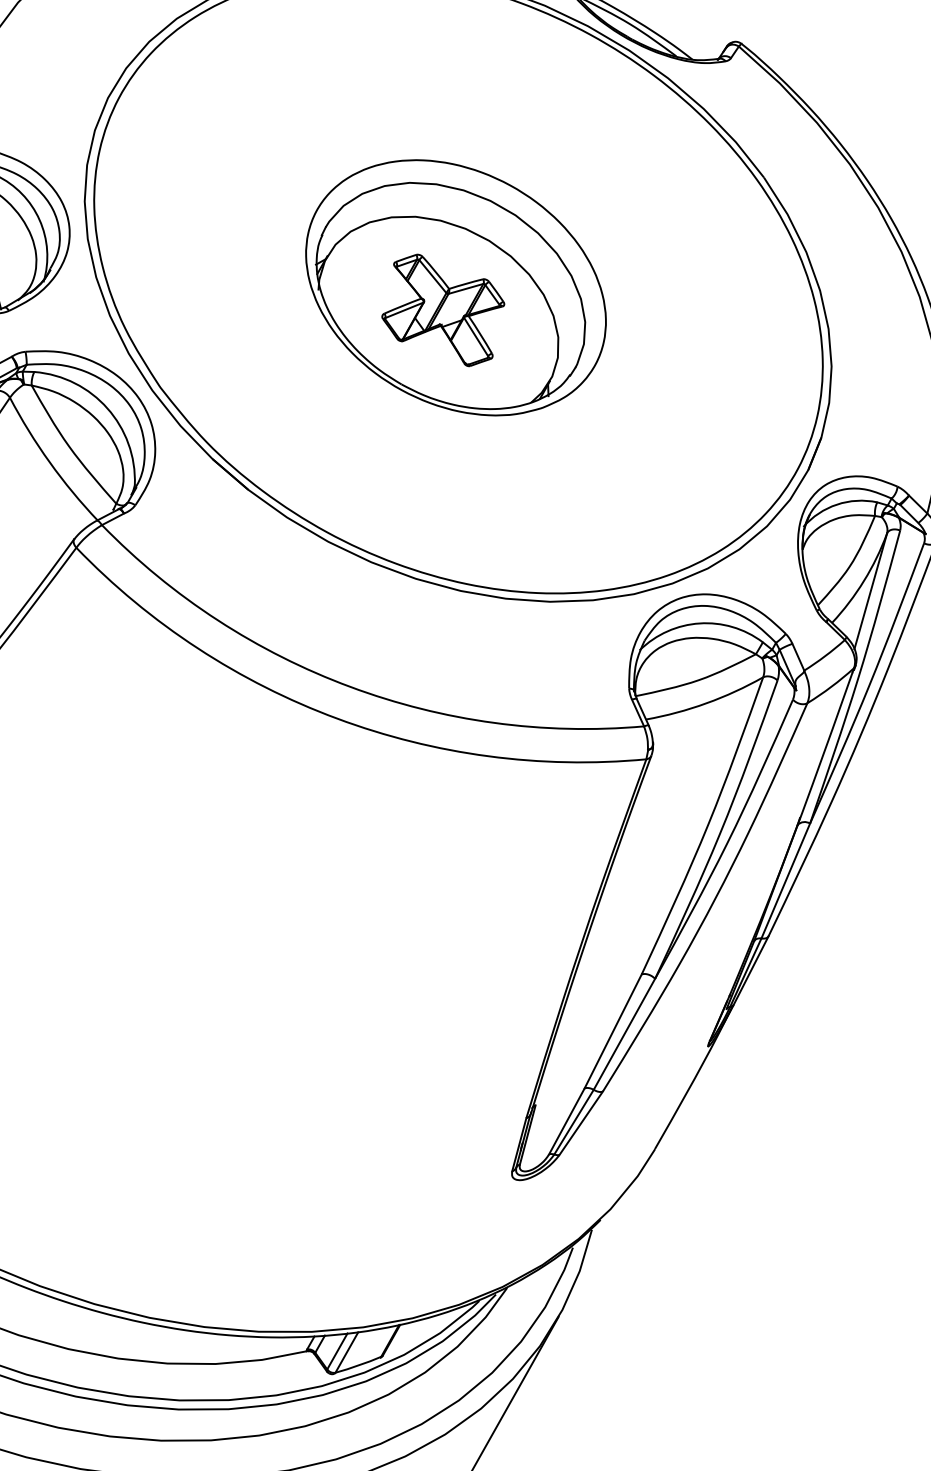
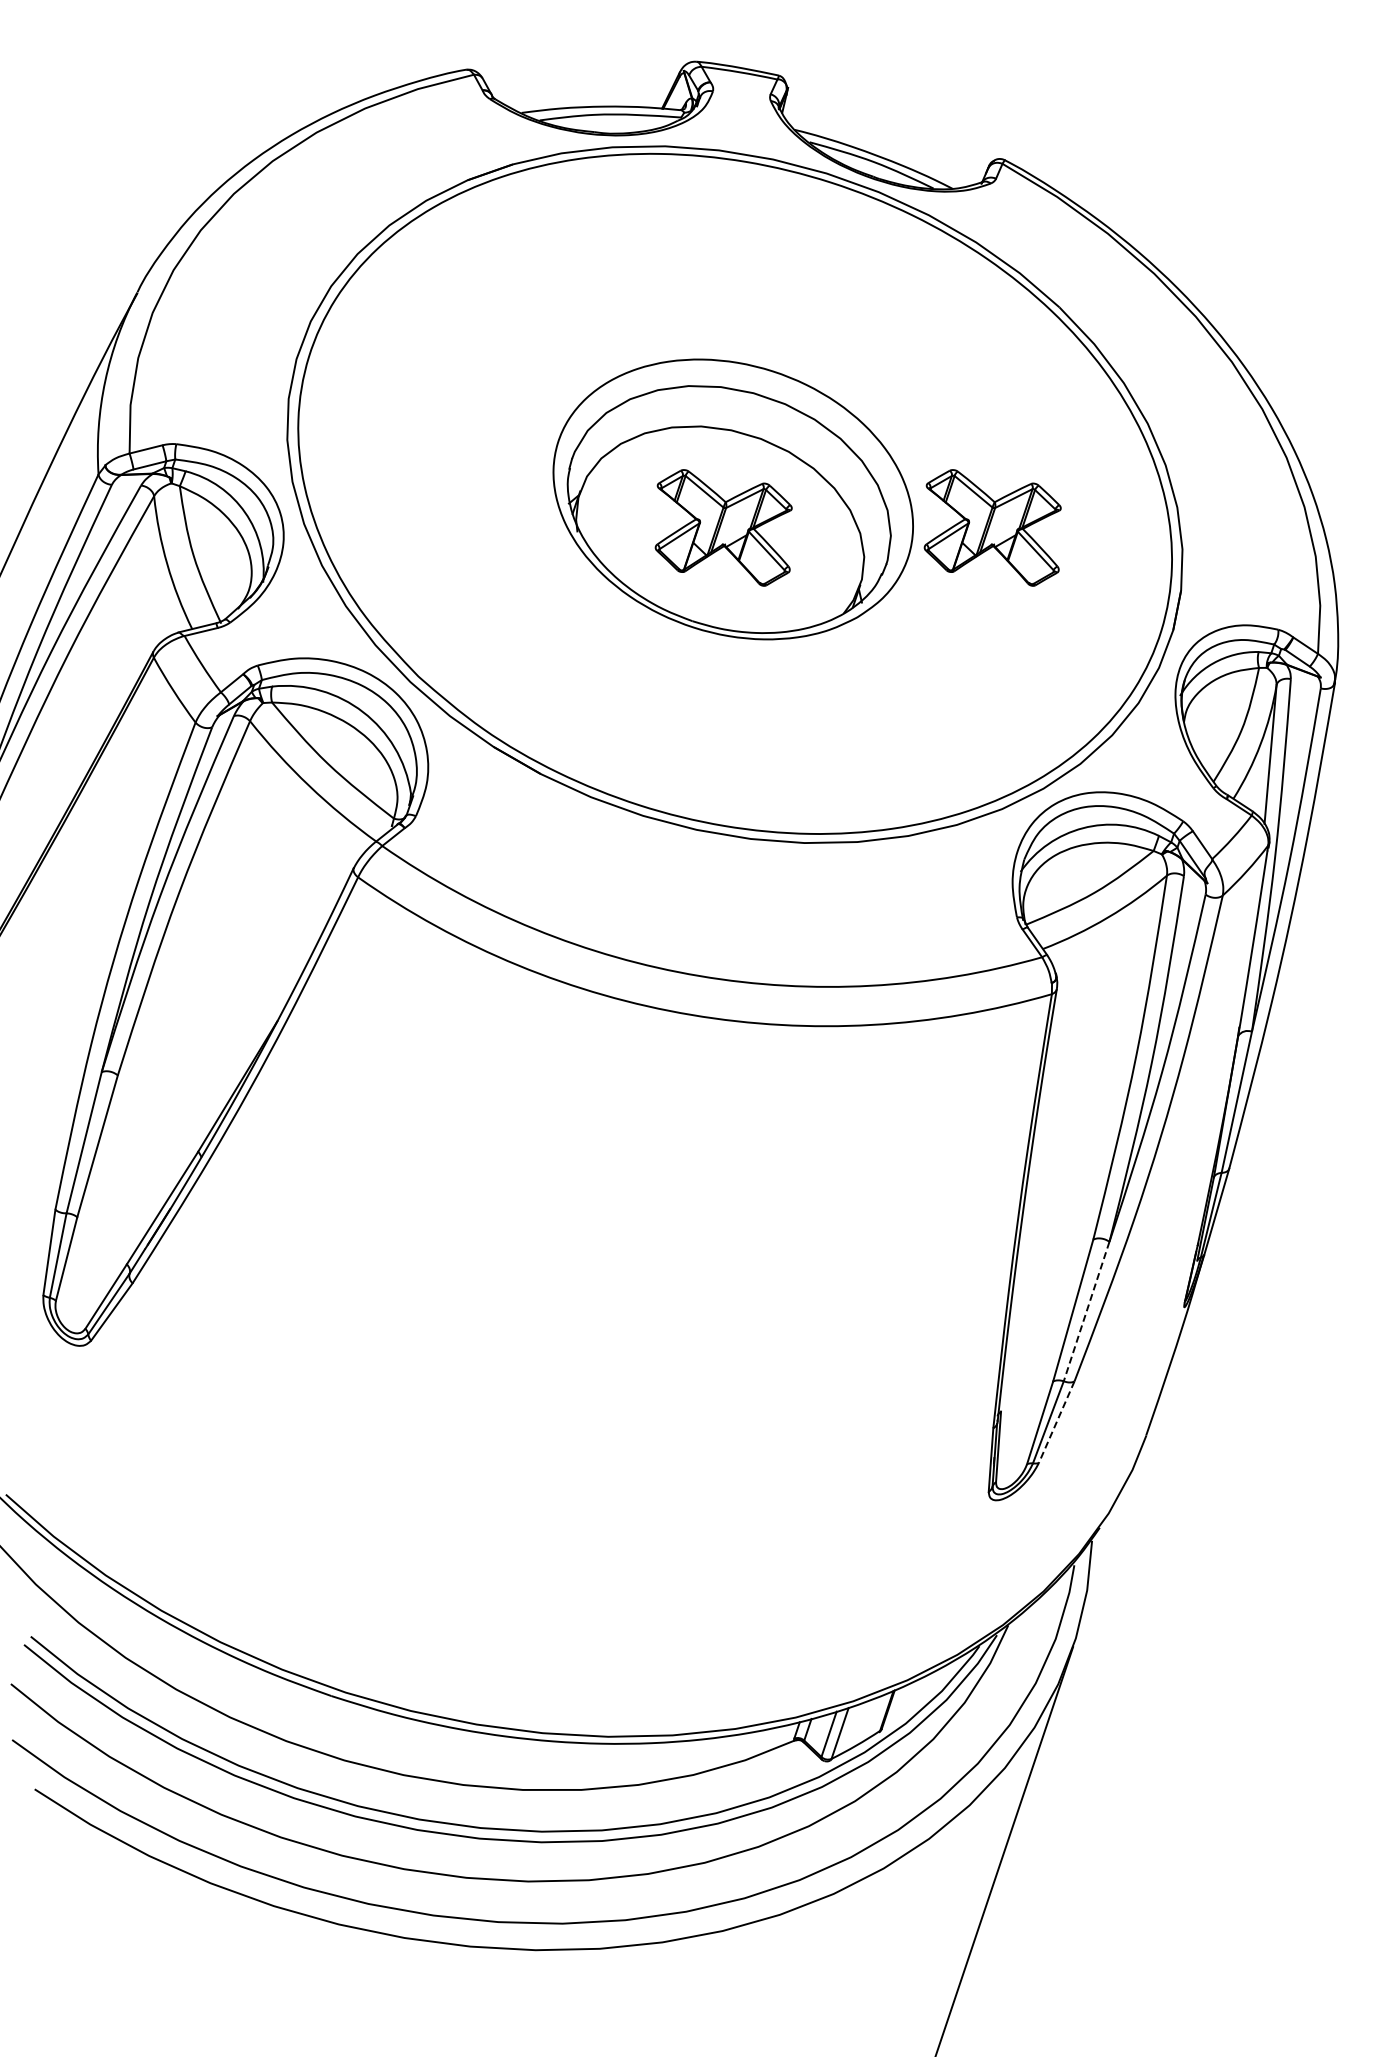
part: (671, 353) -> (992, 527), added
line: (624, 1035) -> (1086, 1312), solid -> dashed
line: (580, 1123) -> (1056, 1422), solid -> dashed

